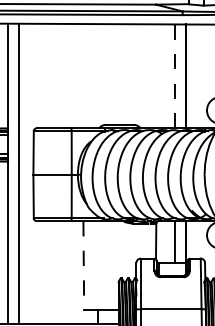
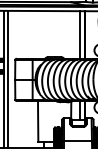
line: (174, 75) -> (79, 34), dashed -> solid
line: (84, 265) -> (38, 121), dashed -> solid

